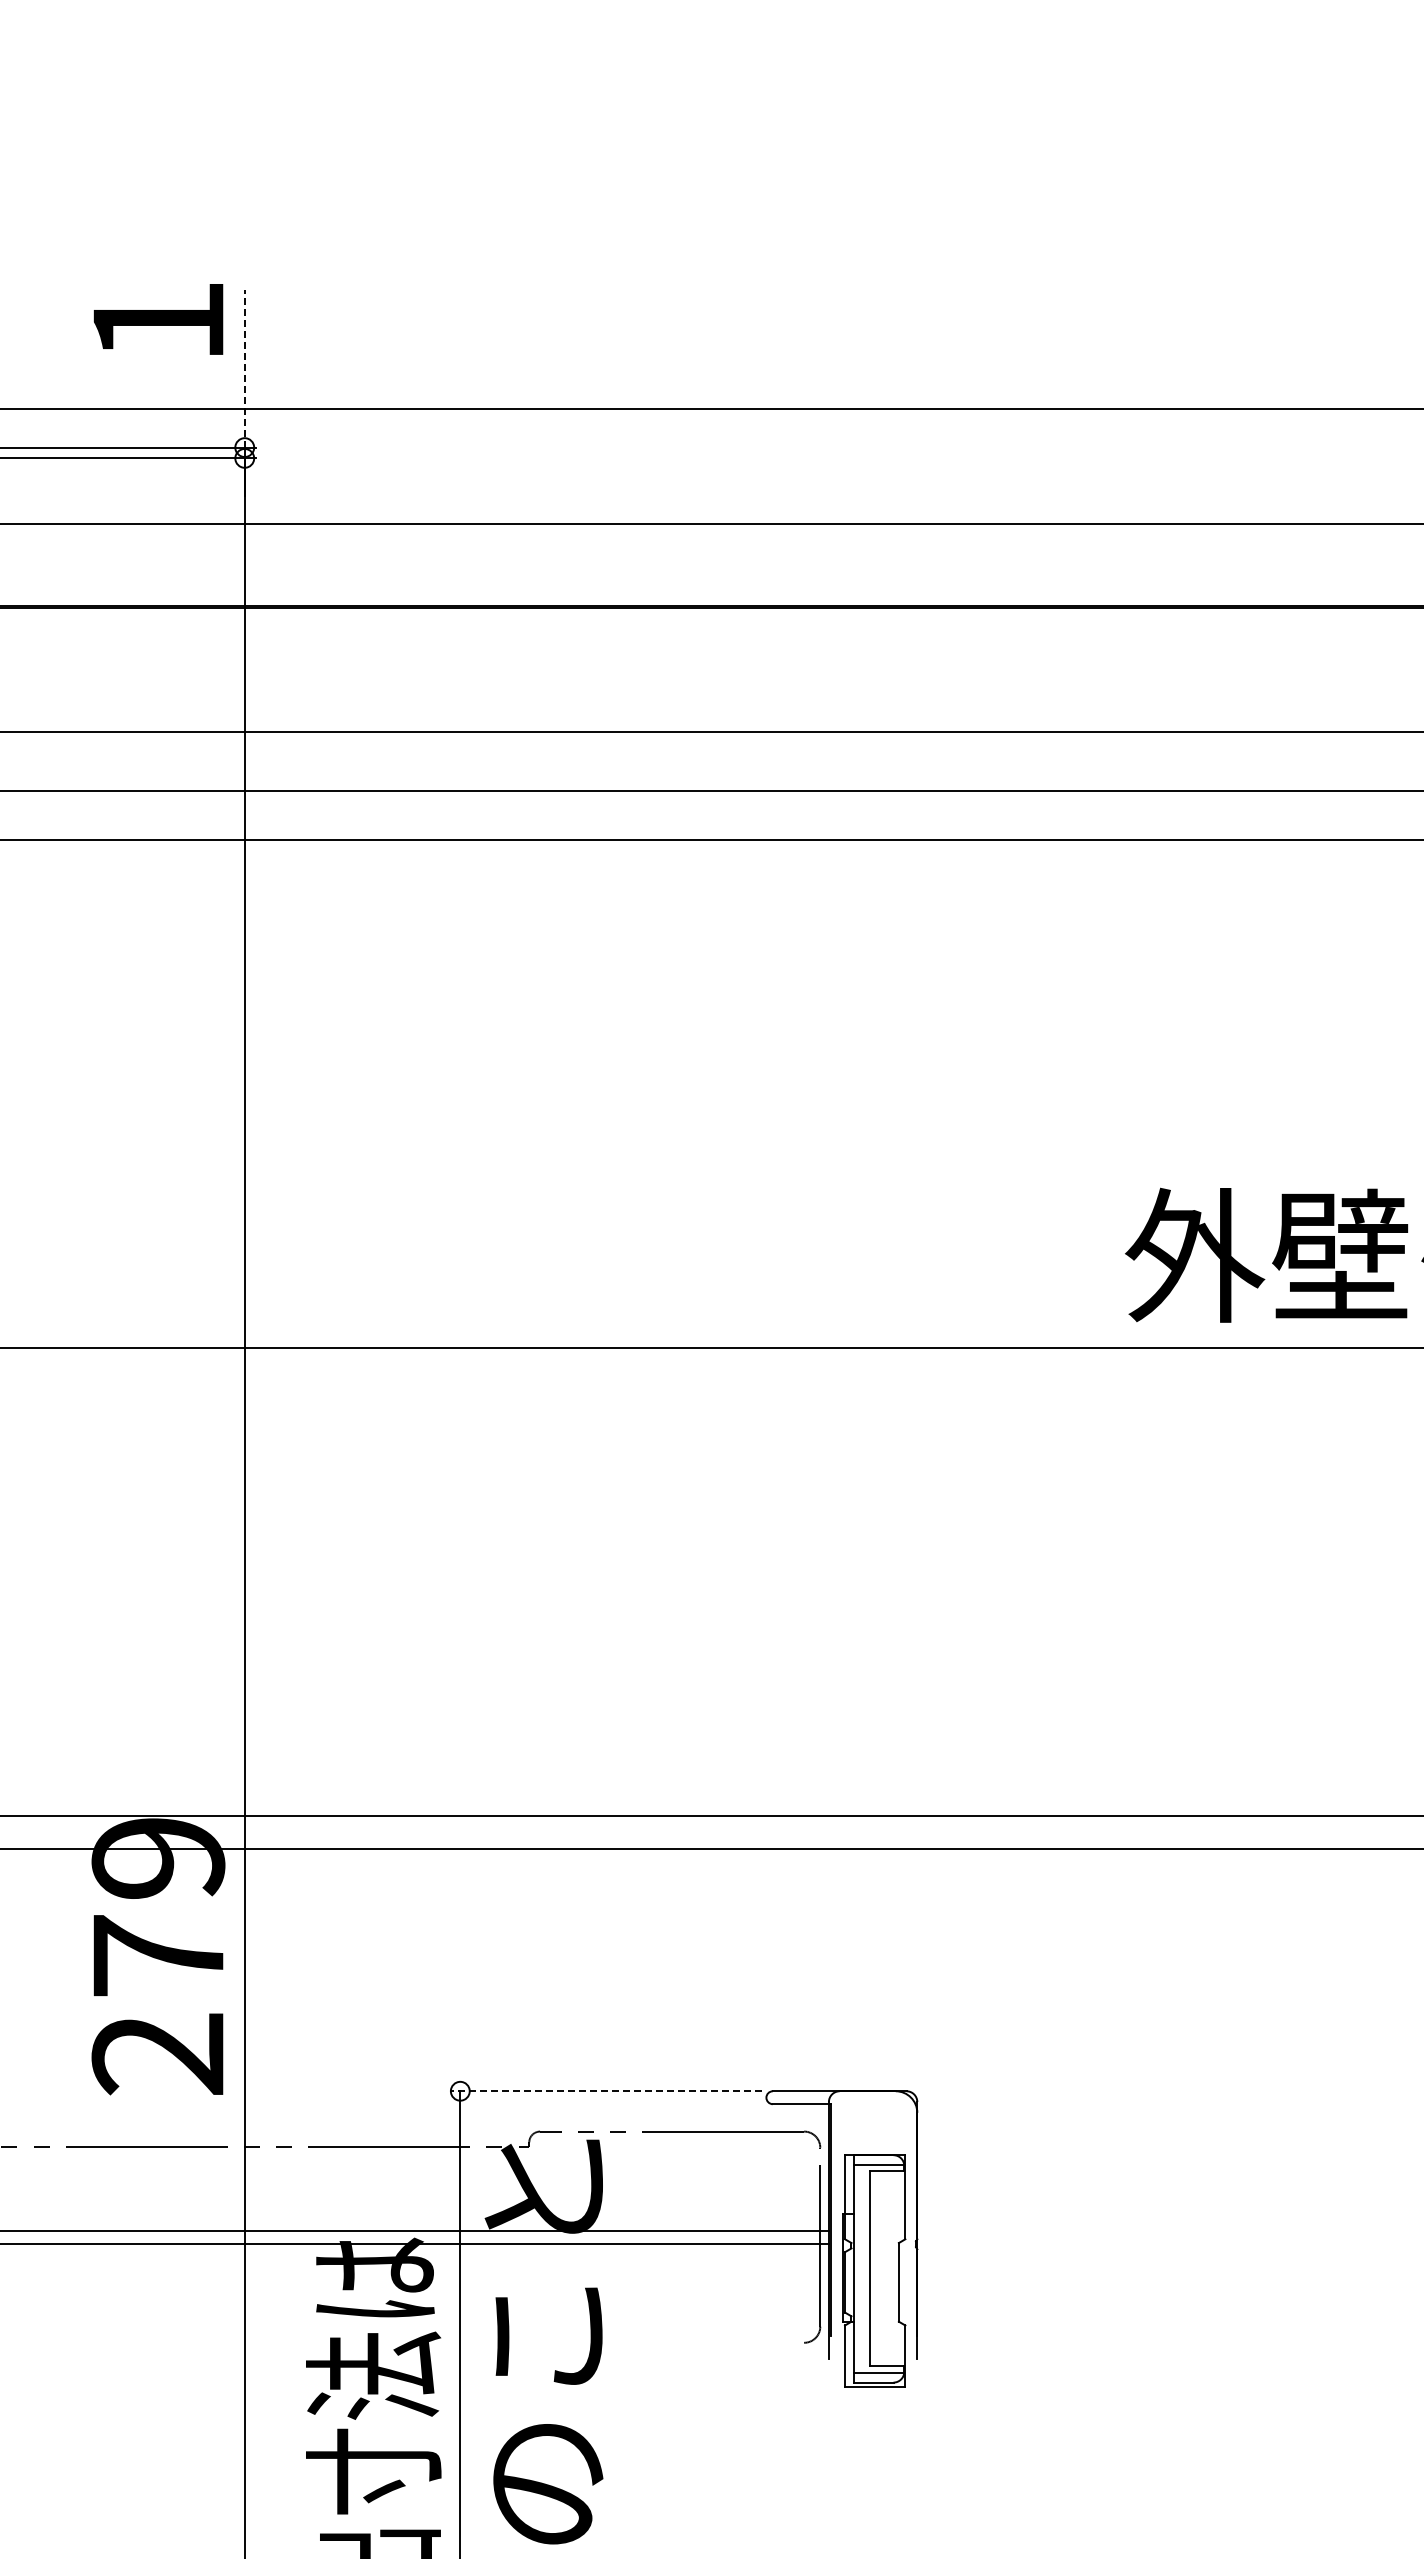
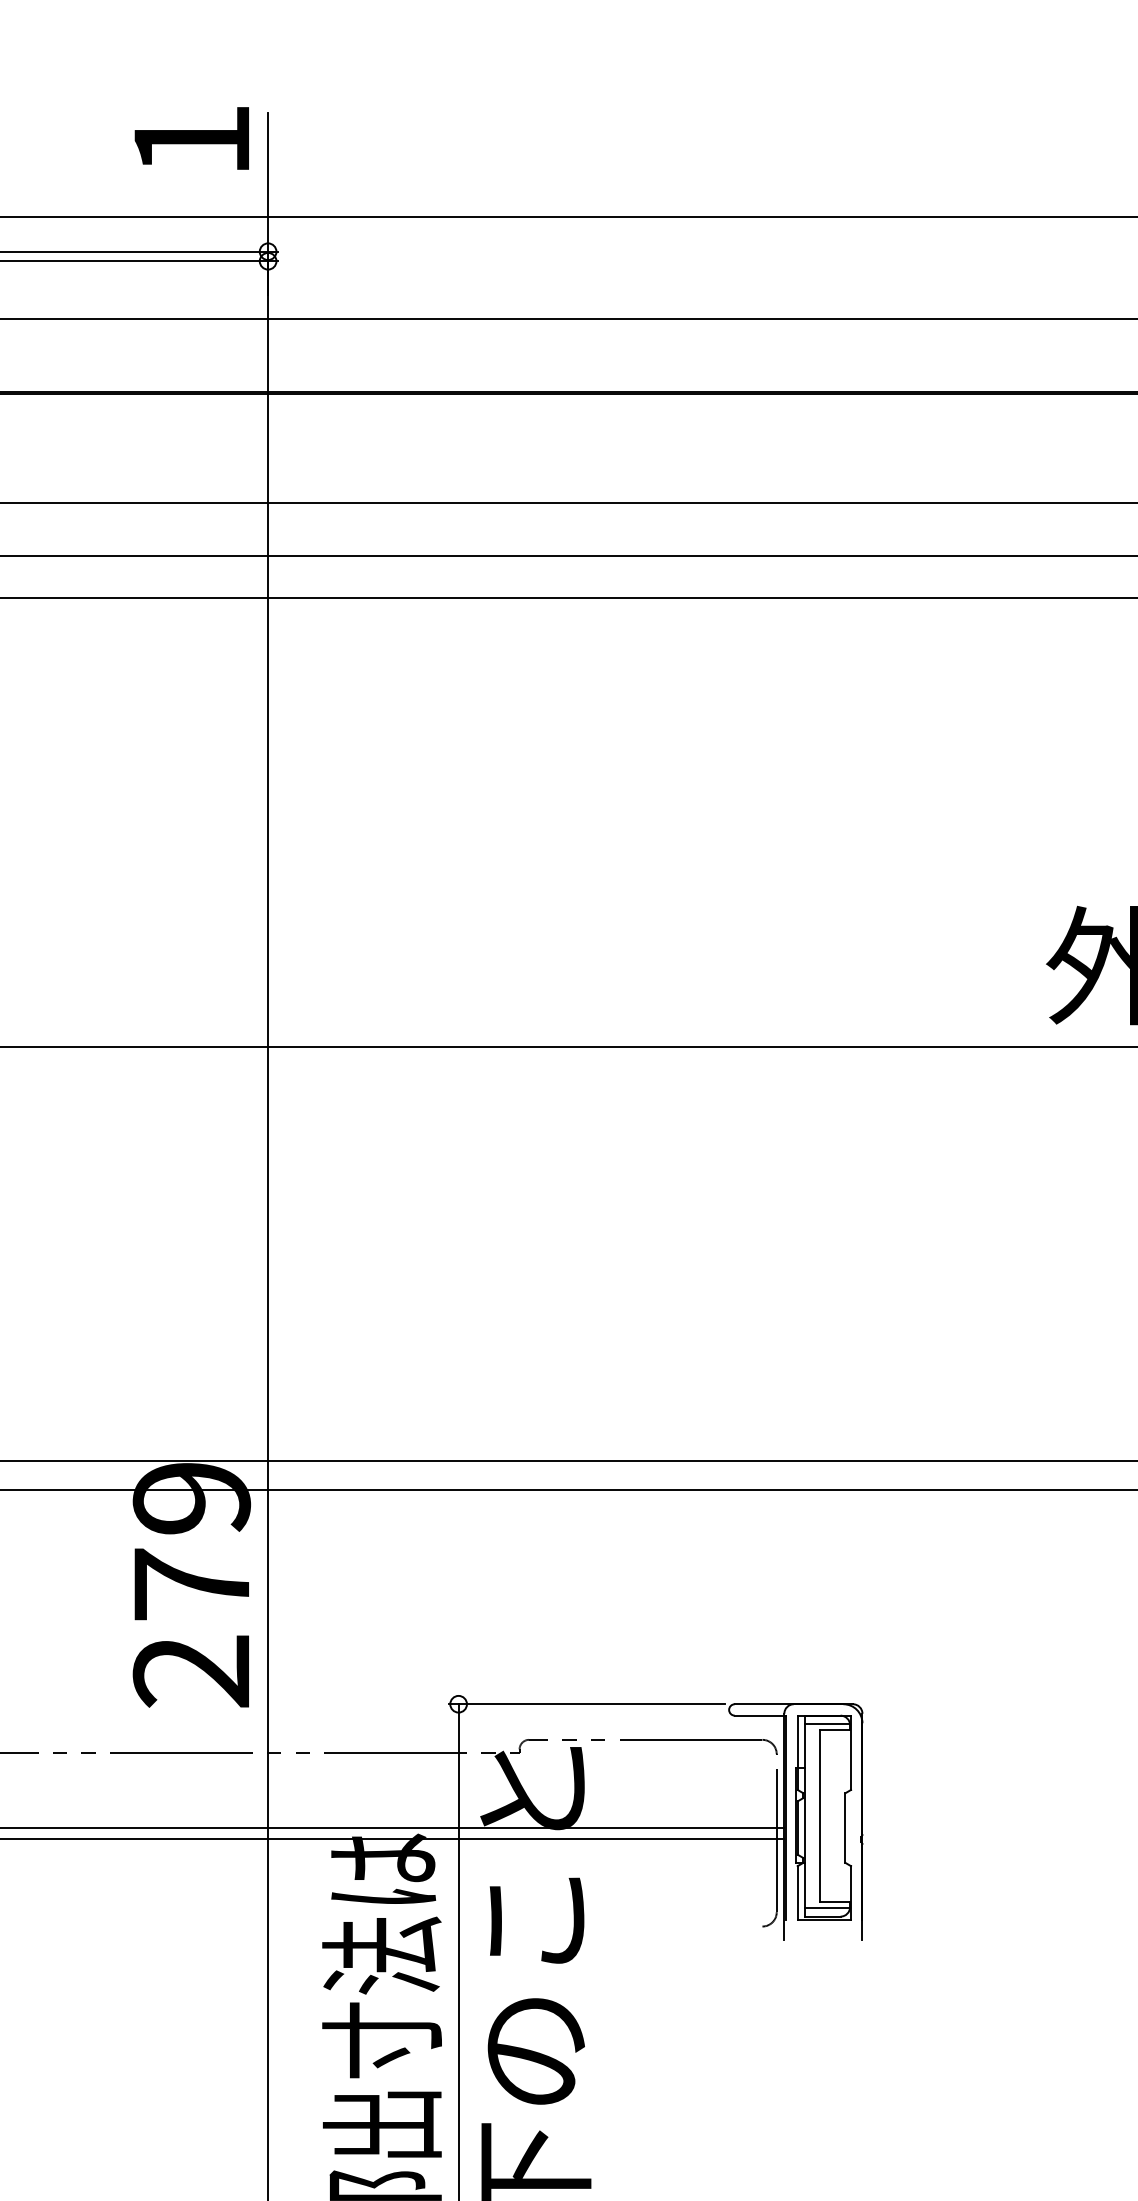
line: (244, 368) -> (267, 181), dashed -> solid
line: (605, 2091) -> (586, 1704), dashed -> solid
part: (874, 2270) -> (823, 1817), moved

